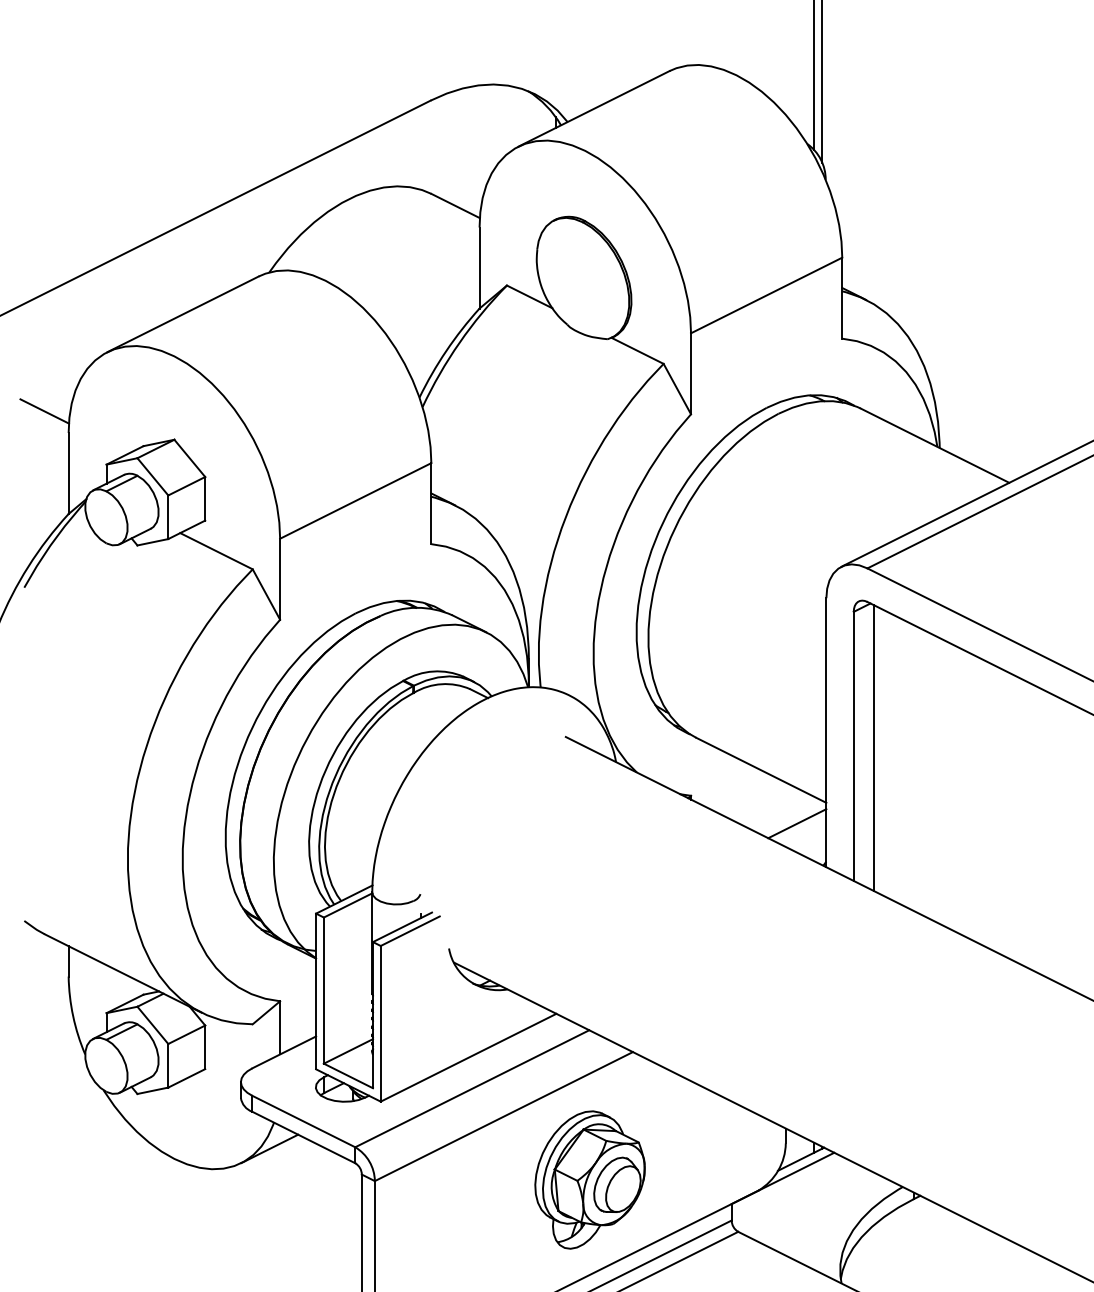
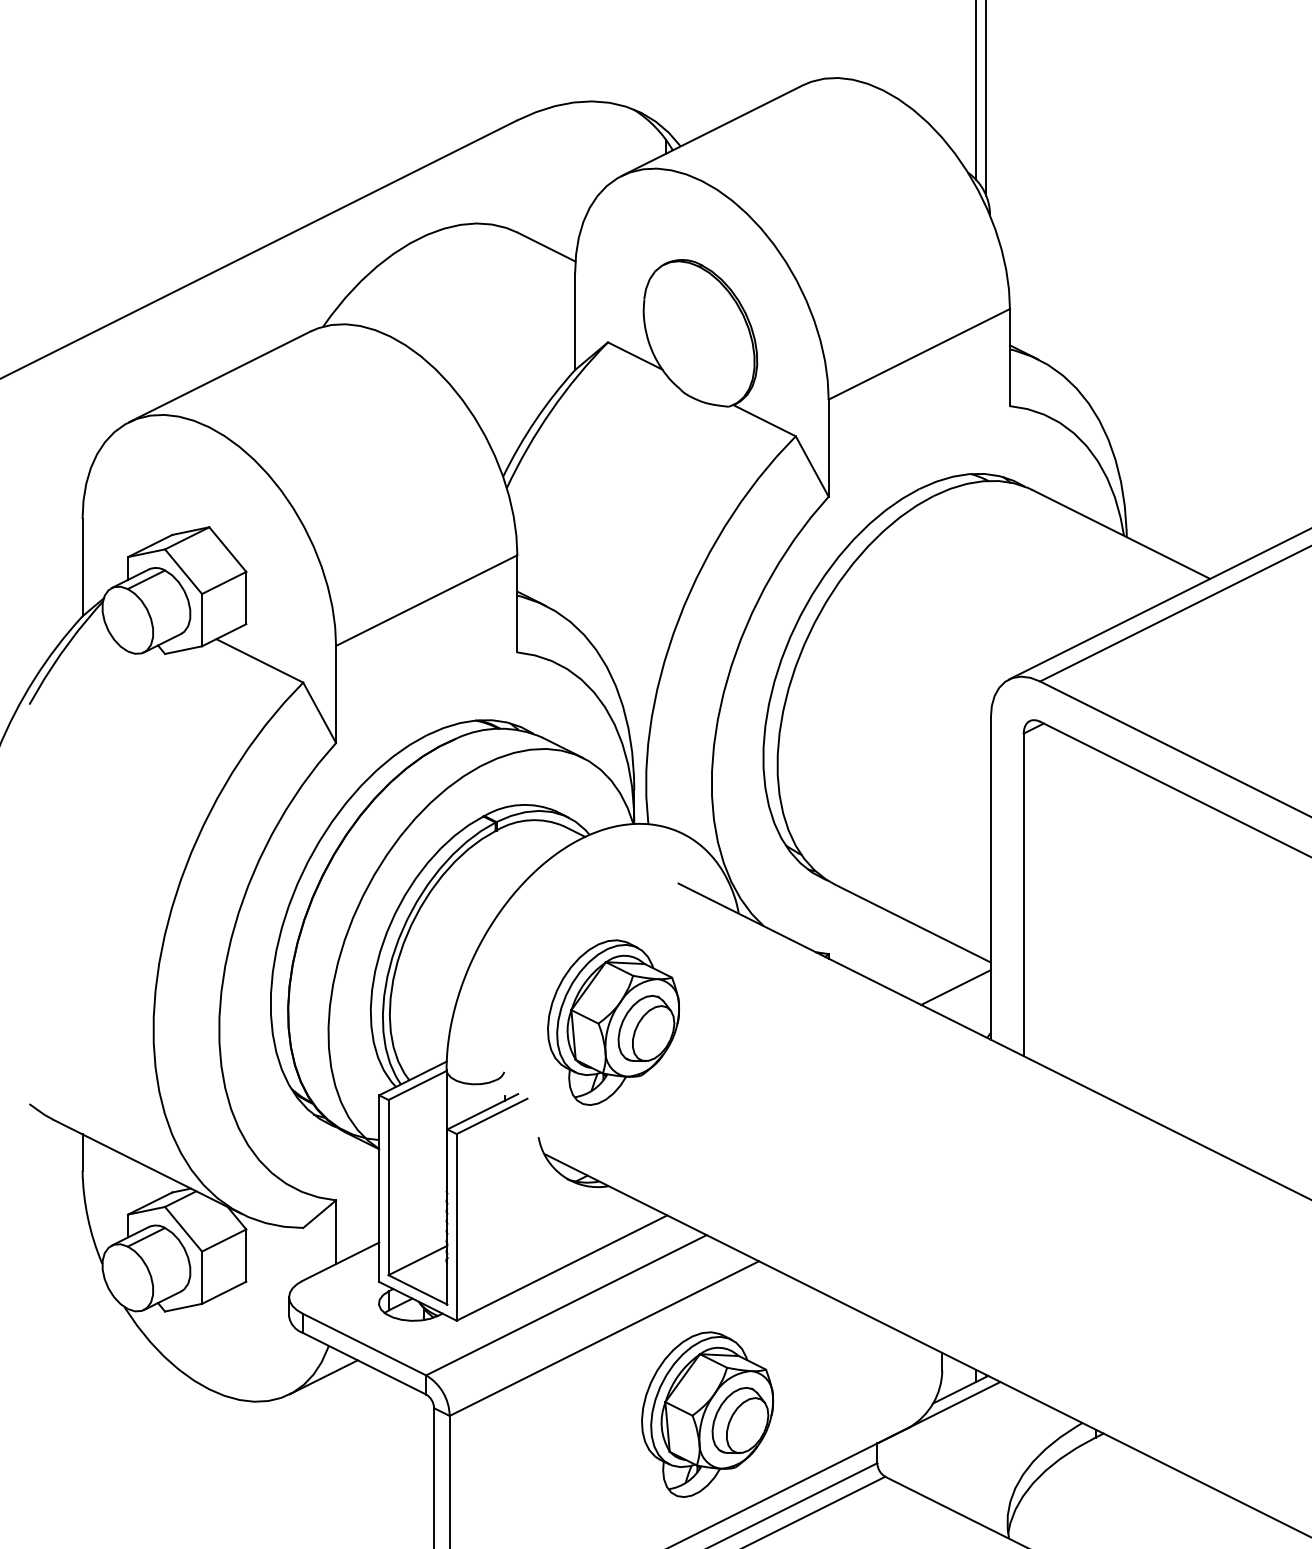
line: (44, 410) -> (53, 492), removed
line: (874, 747) -> (1048, 896), removed
part: (511, 852) -> (613, 1022), added

